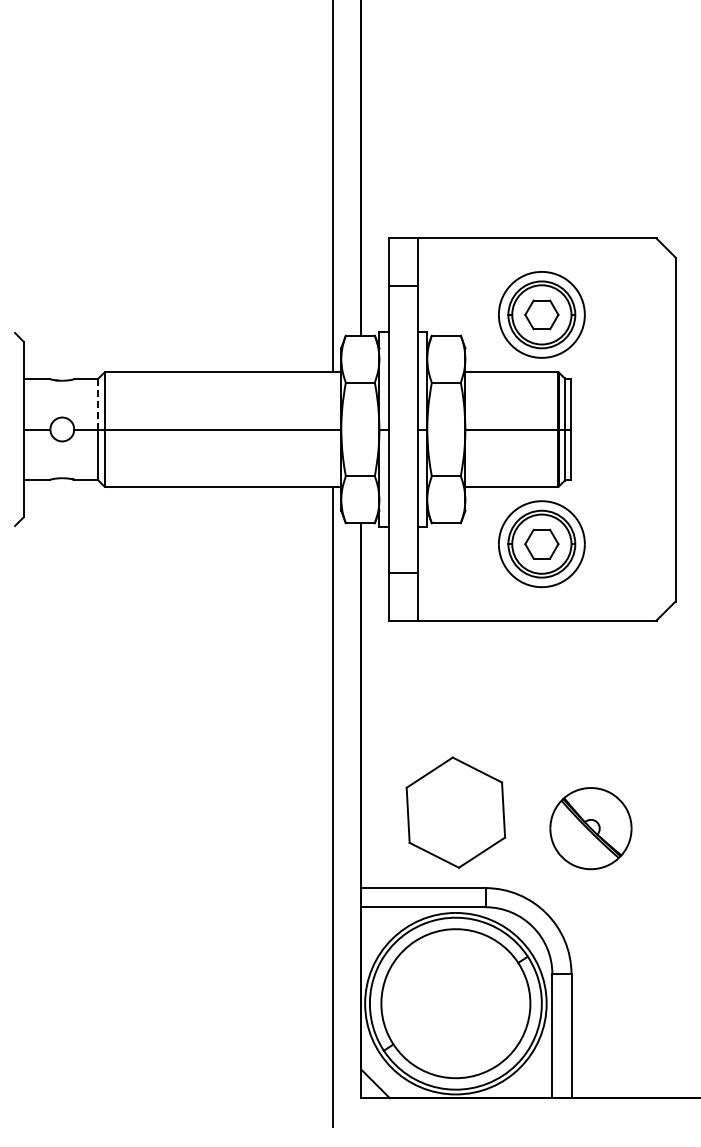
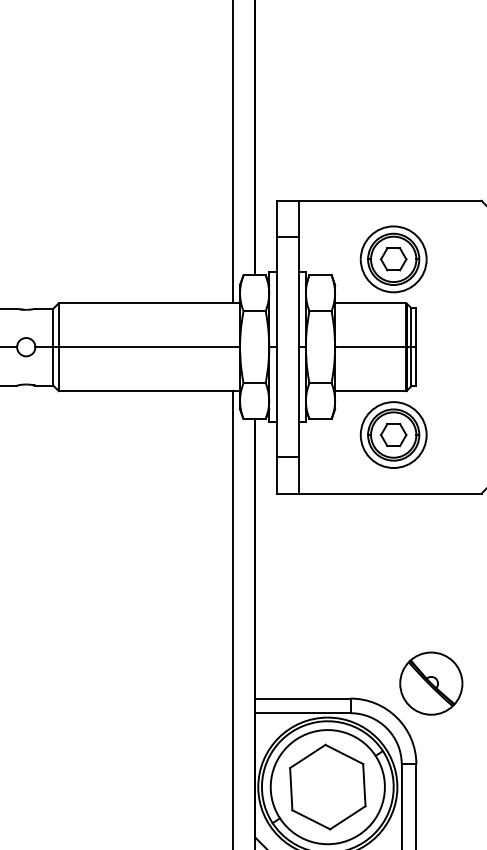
line: (97, 403) -> (53, 327), dashed -> solid
part: (455, 812) -> (327, 786), moved
part: (590, 828) -> (430, 683), moved

